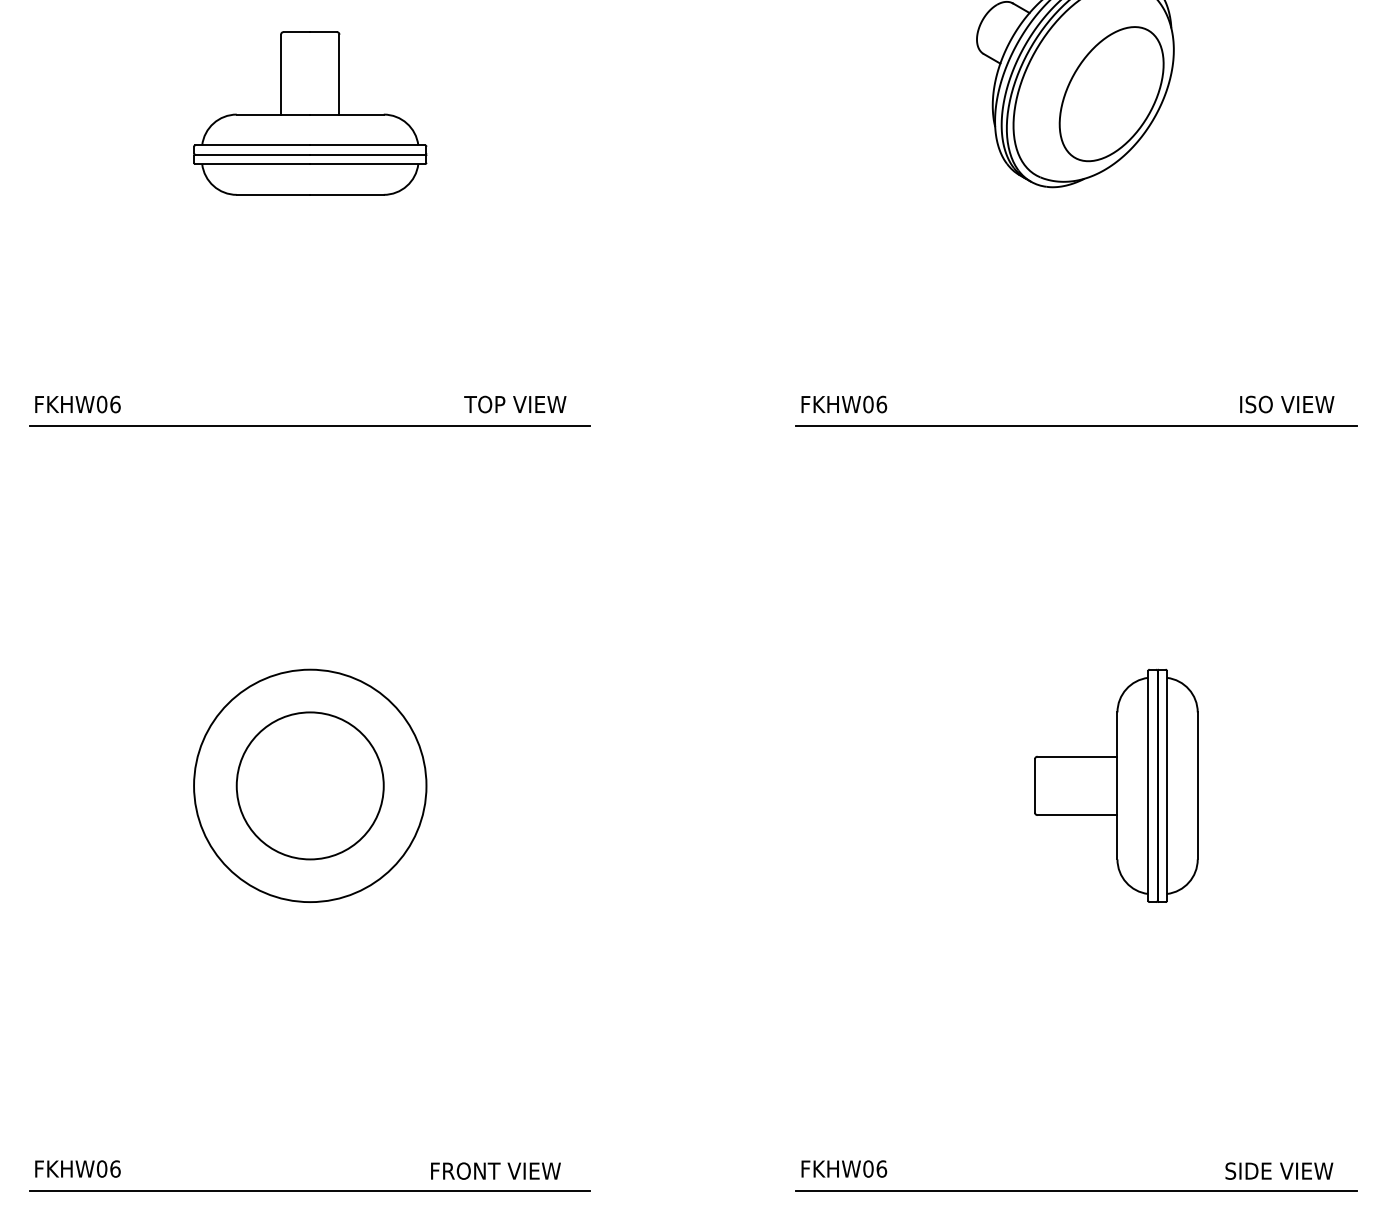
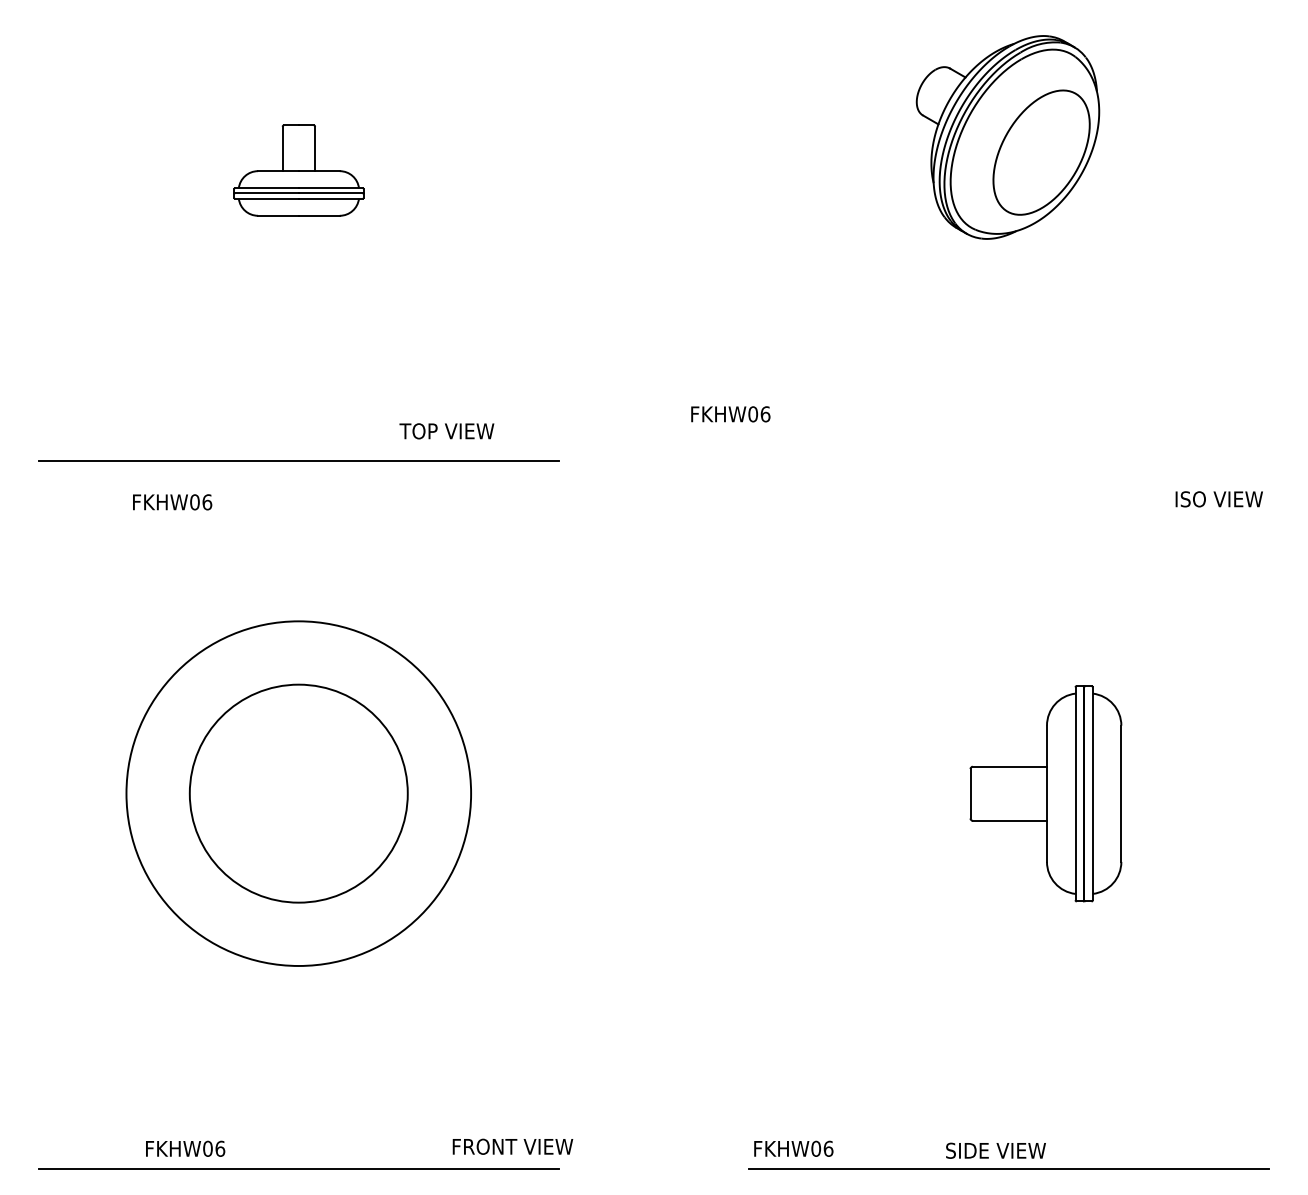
part: (309, 113) -> (298, 170), size x0.6
text: (77, 404) -> (172, 502), moved
text: (514, 404) -> (446, 431), moved
text: (843, 404) -> (730, 414), moved
text: (1286, 404) -> (1218, 499), moved
line: (1075, 426) -> (1008, 460), removed
part: (309, 785) -> (298, 793), size x1.6
text: (77, 1168) -> (185, 1148), moved
text: (495, 1170) -> (512, 1146), moved
text: (1278, 1170) -> (995, 1150), moved

